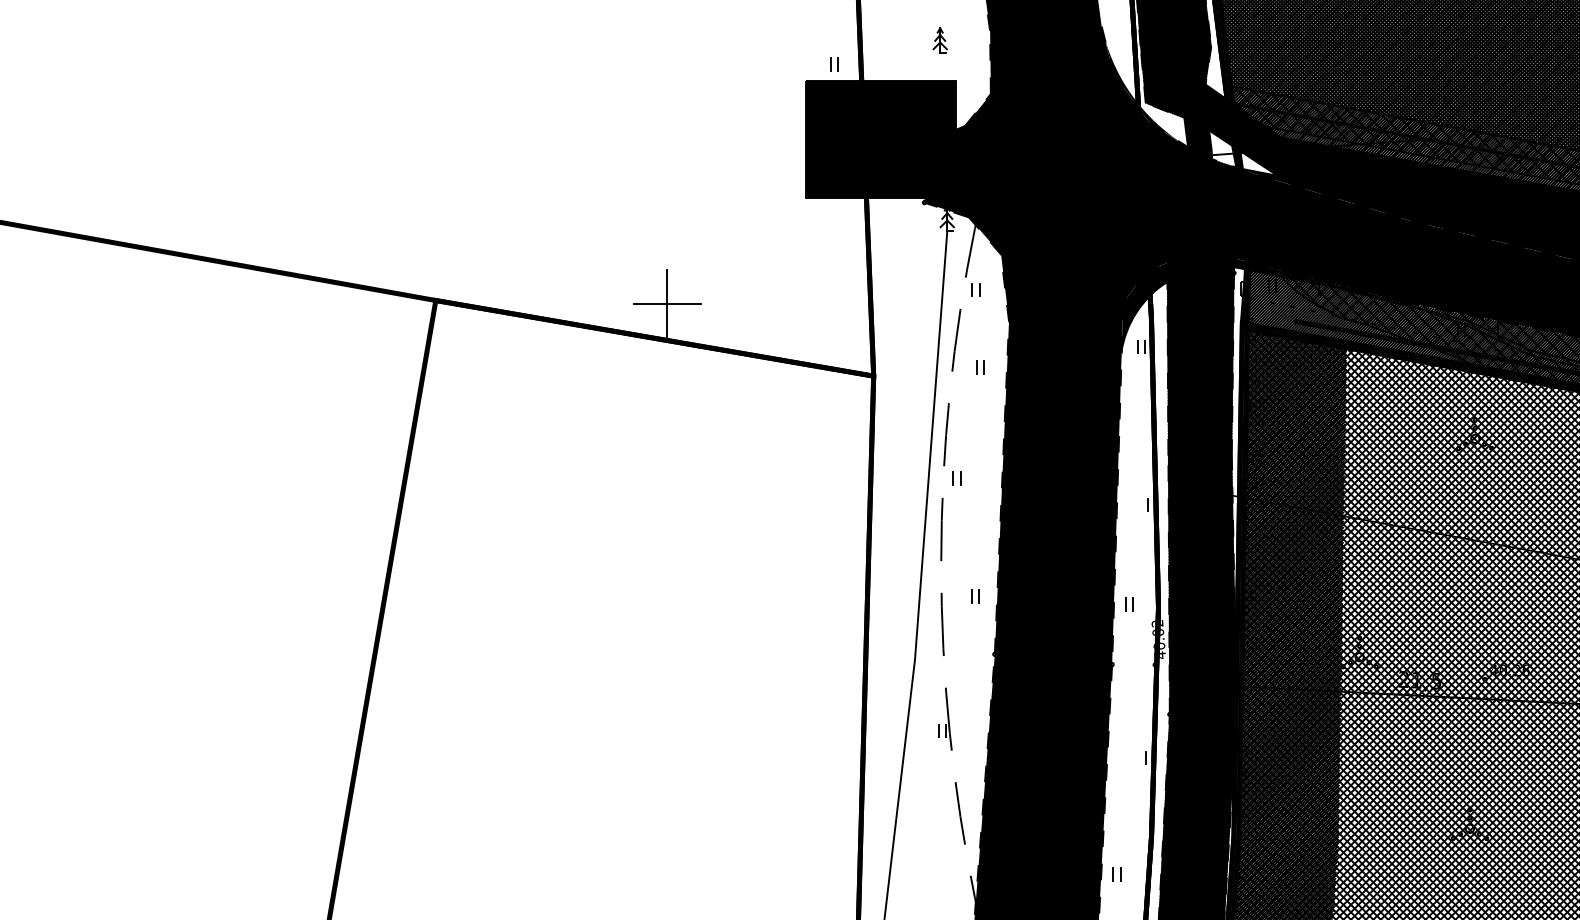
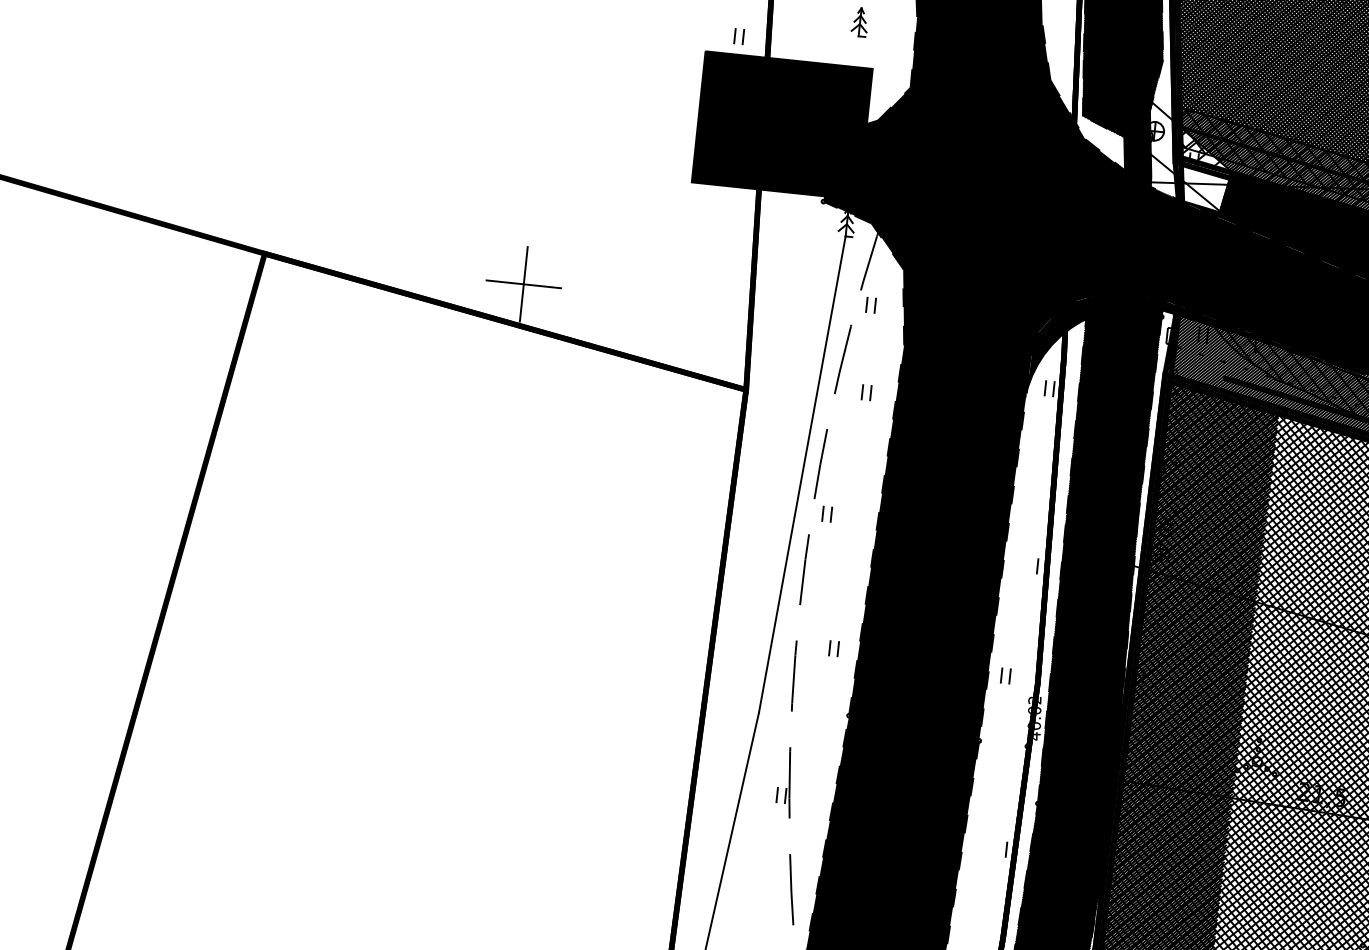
fill: (1143, 88) -> (1082, 99), removed
fill: (1240, 129) -> (1185, 156), removed

